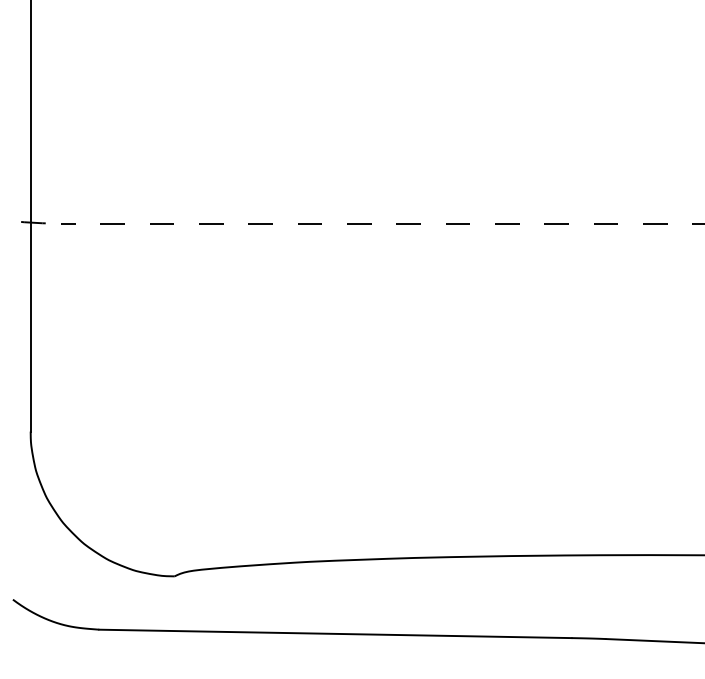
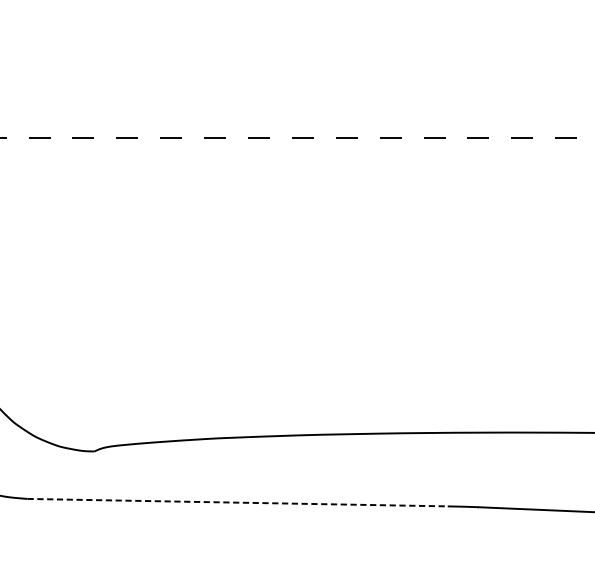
line: (335, 633) -> (237, 502), solid -> dashed

